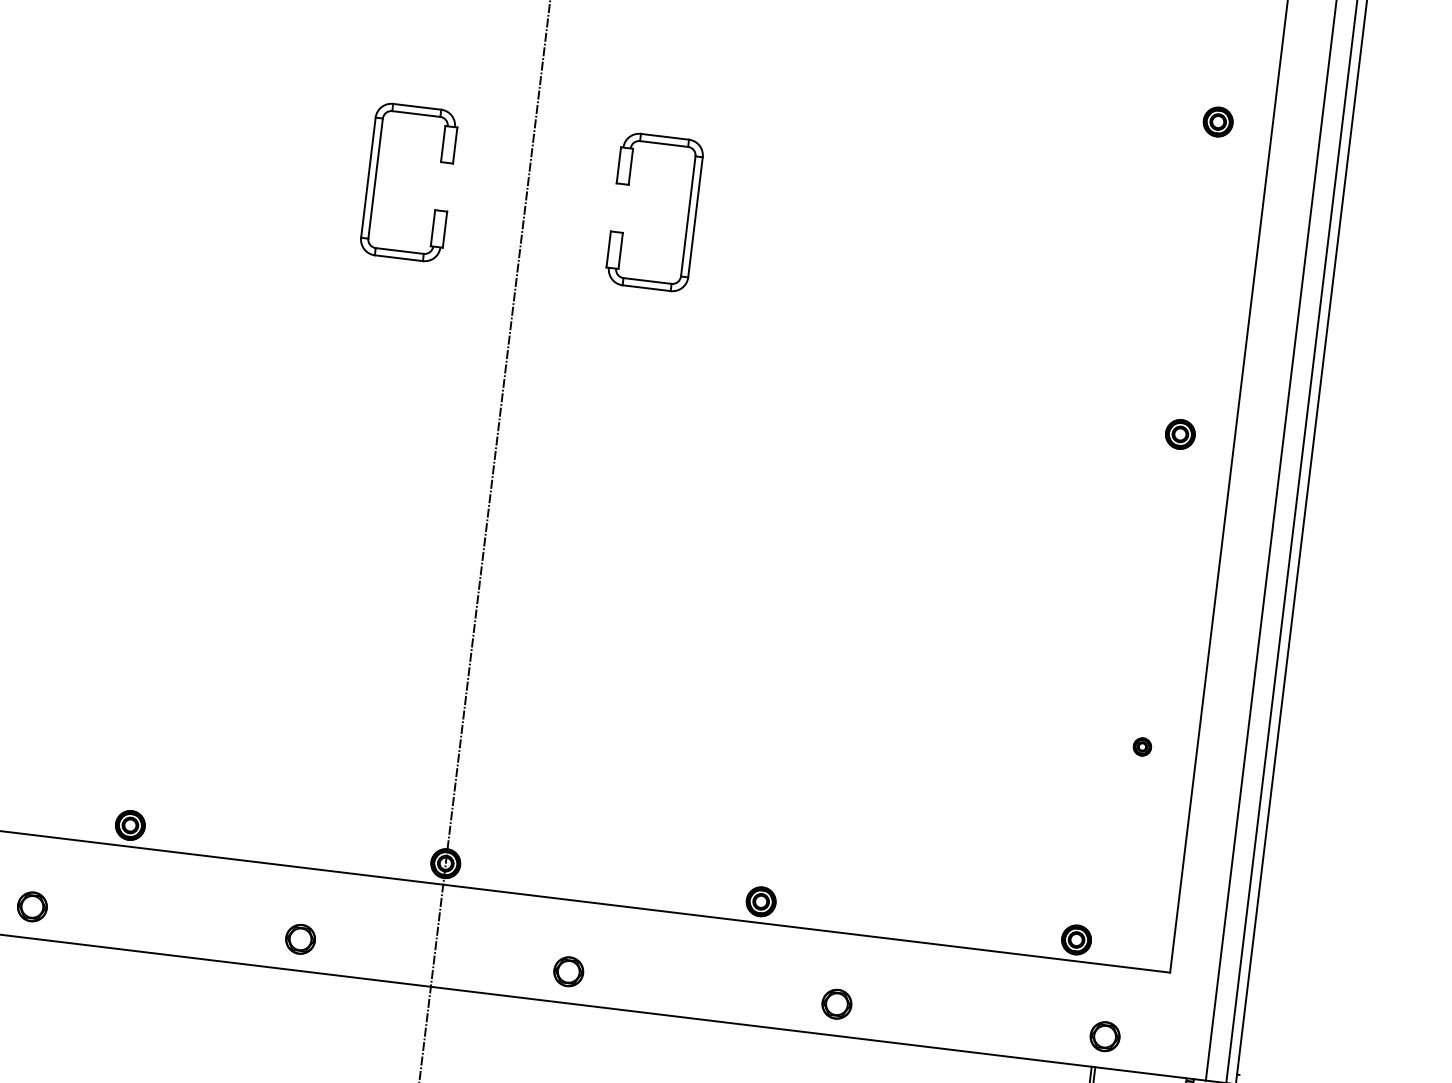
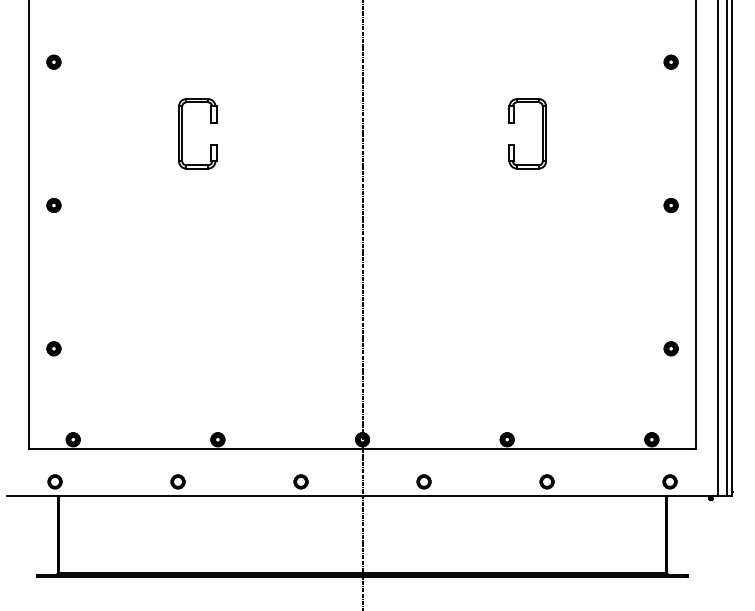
part: (376, 177) -> (182, 133), moved
part: (687, 215) -> (542, 133), moved
part: (1141, 746) -> (670, 348), size x1.67

